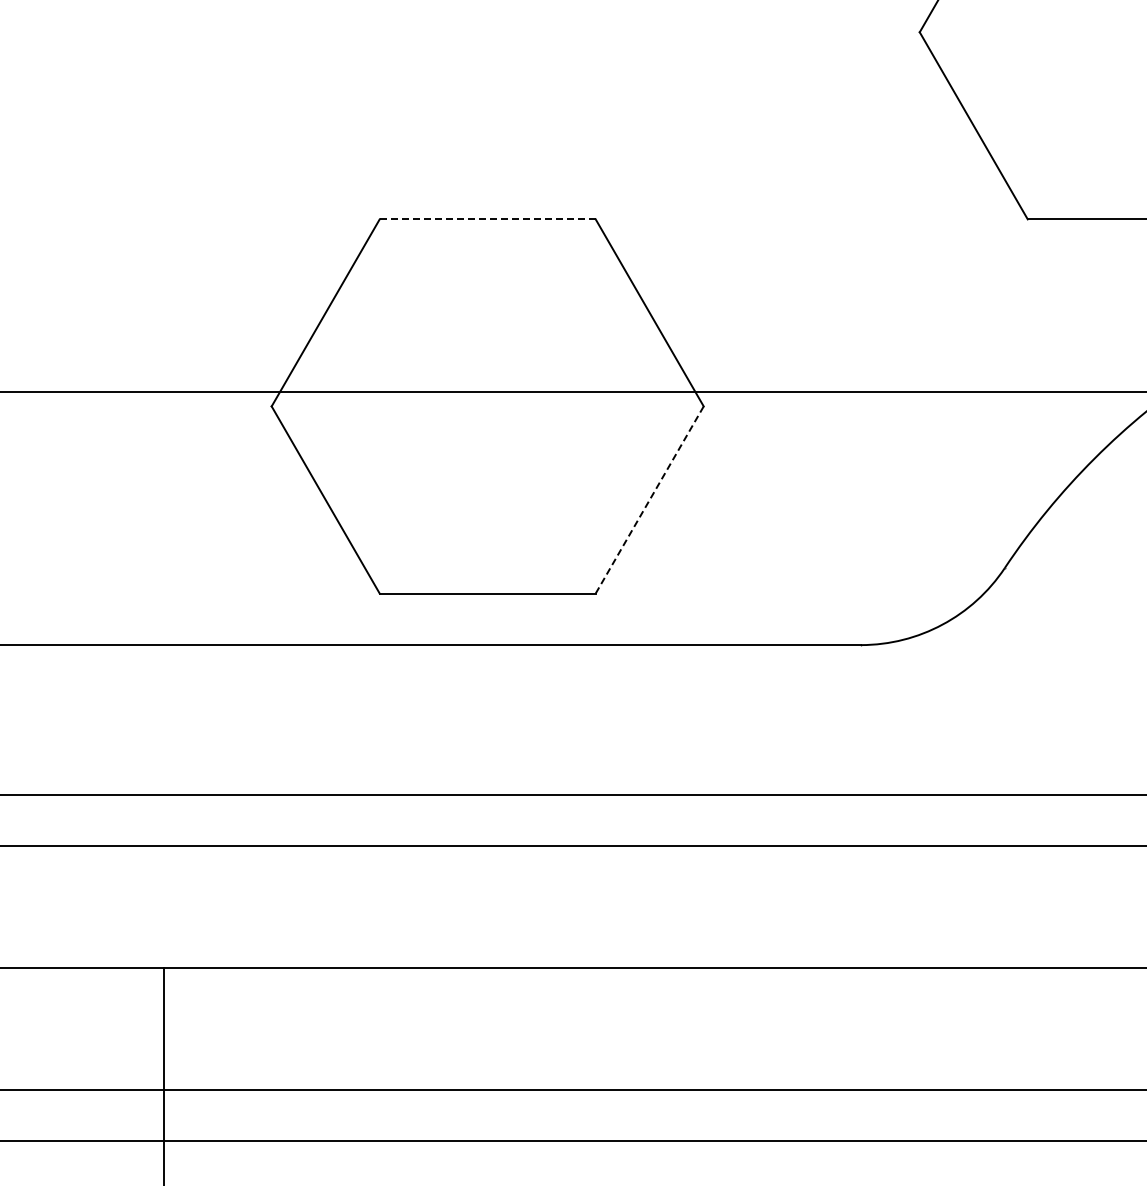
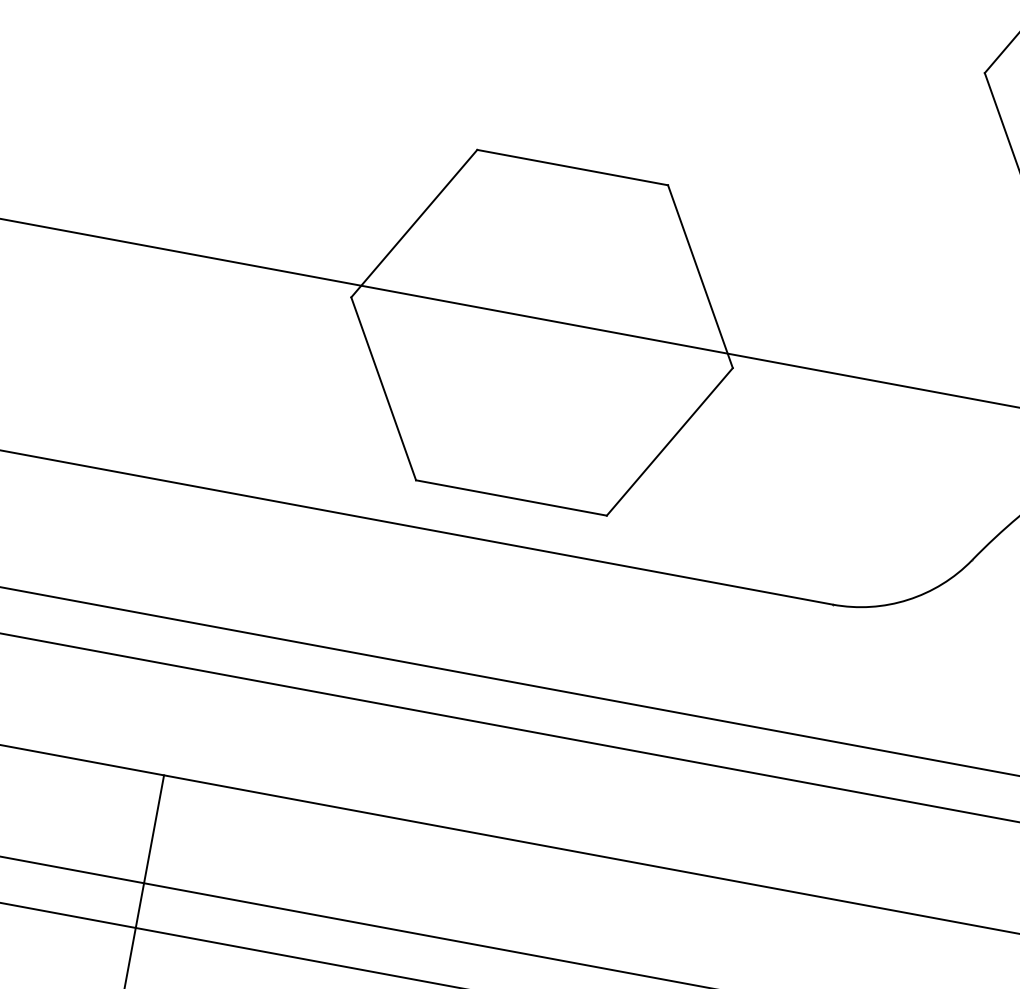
line: (488, 219) -> (573, 167), dashed -> solid
line: (649, 499) -> (669, 441), dashed -> solid

